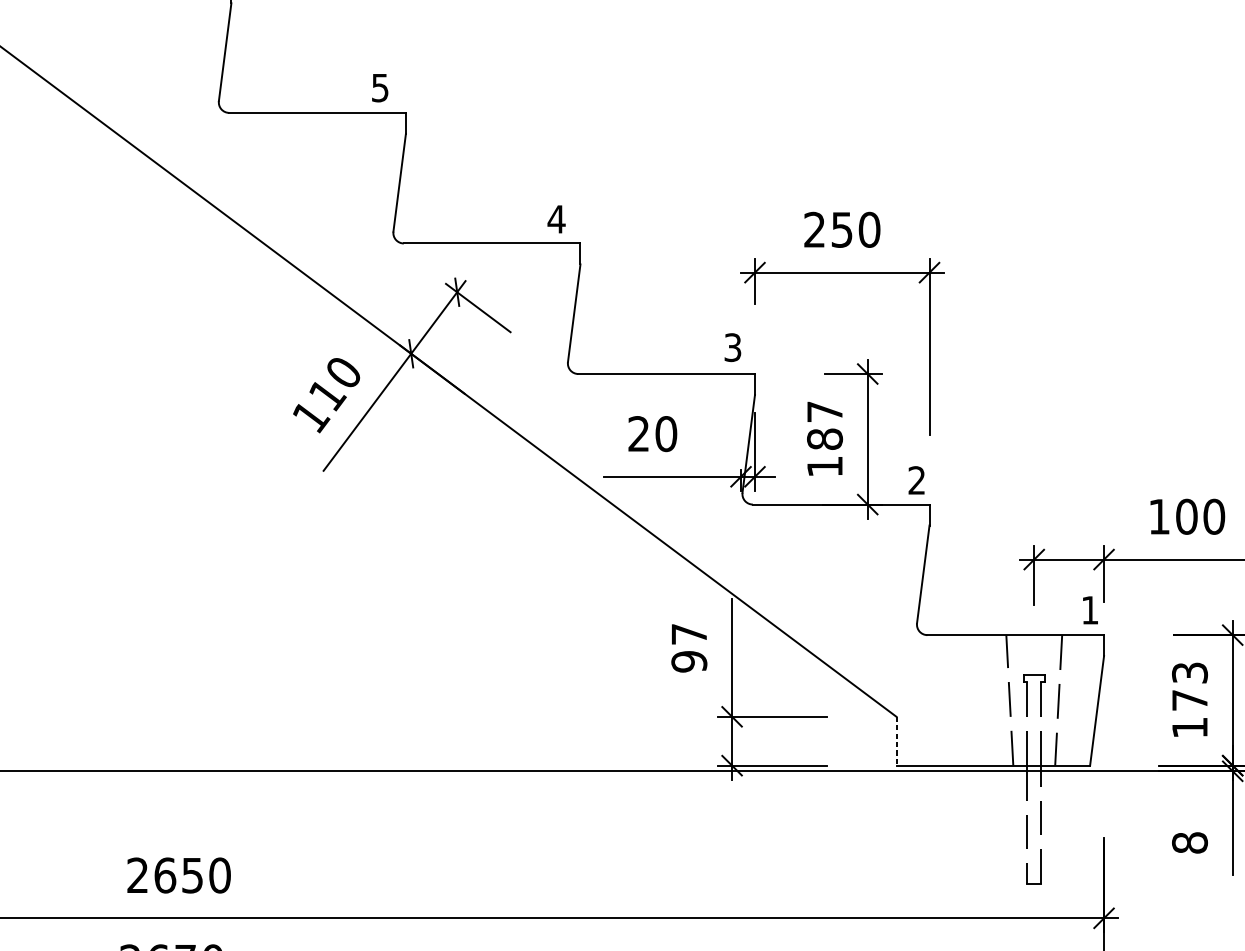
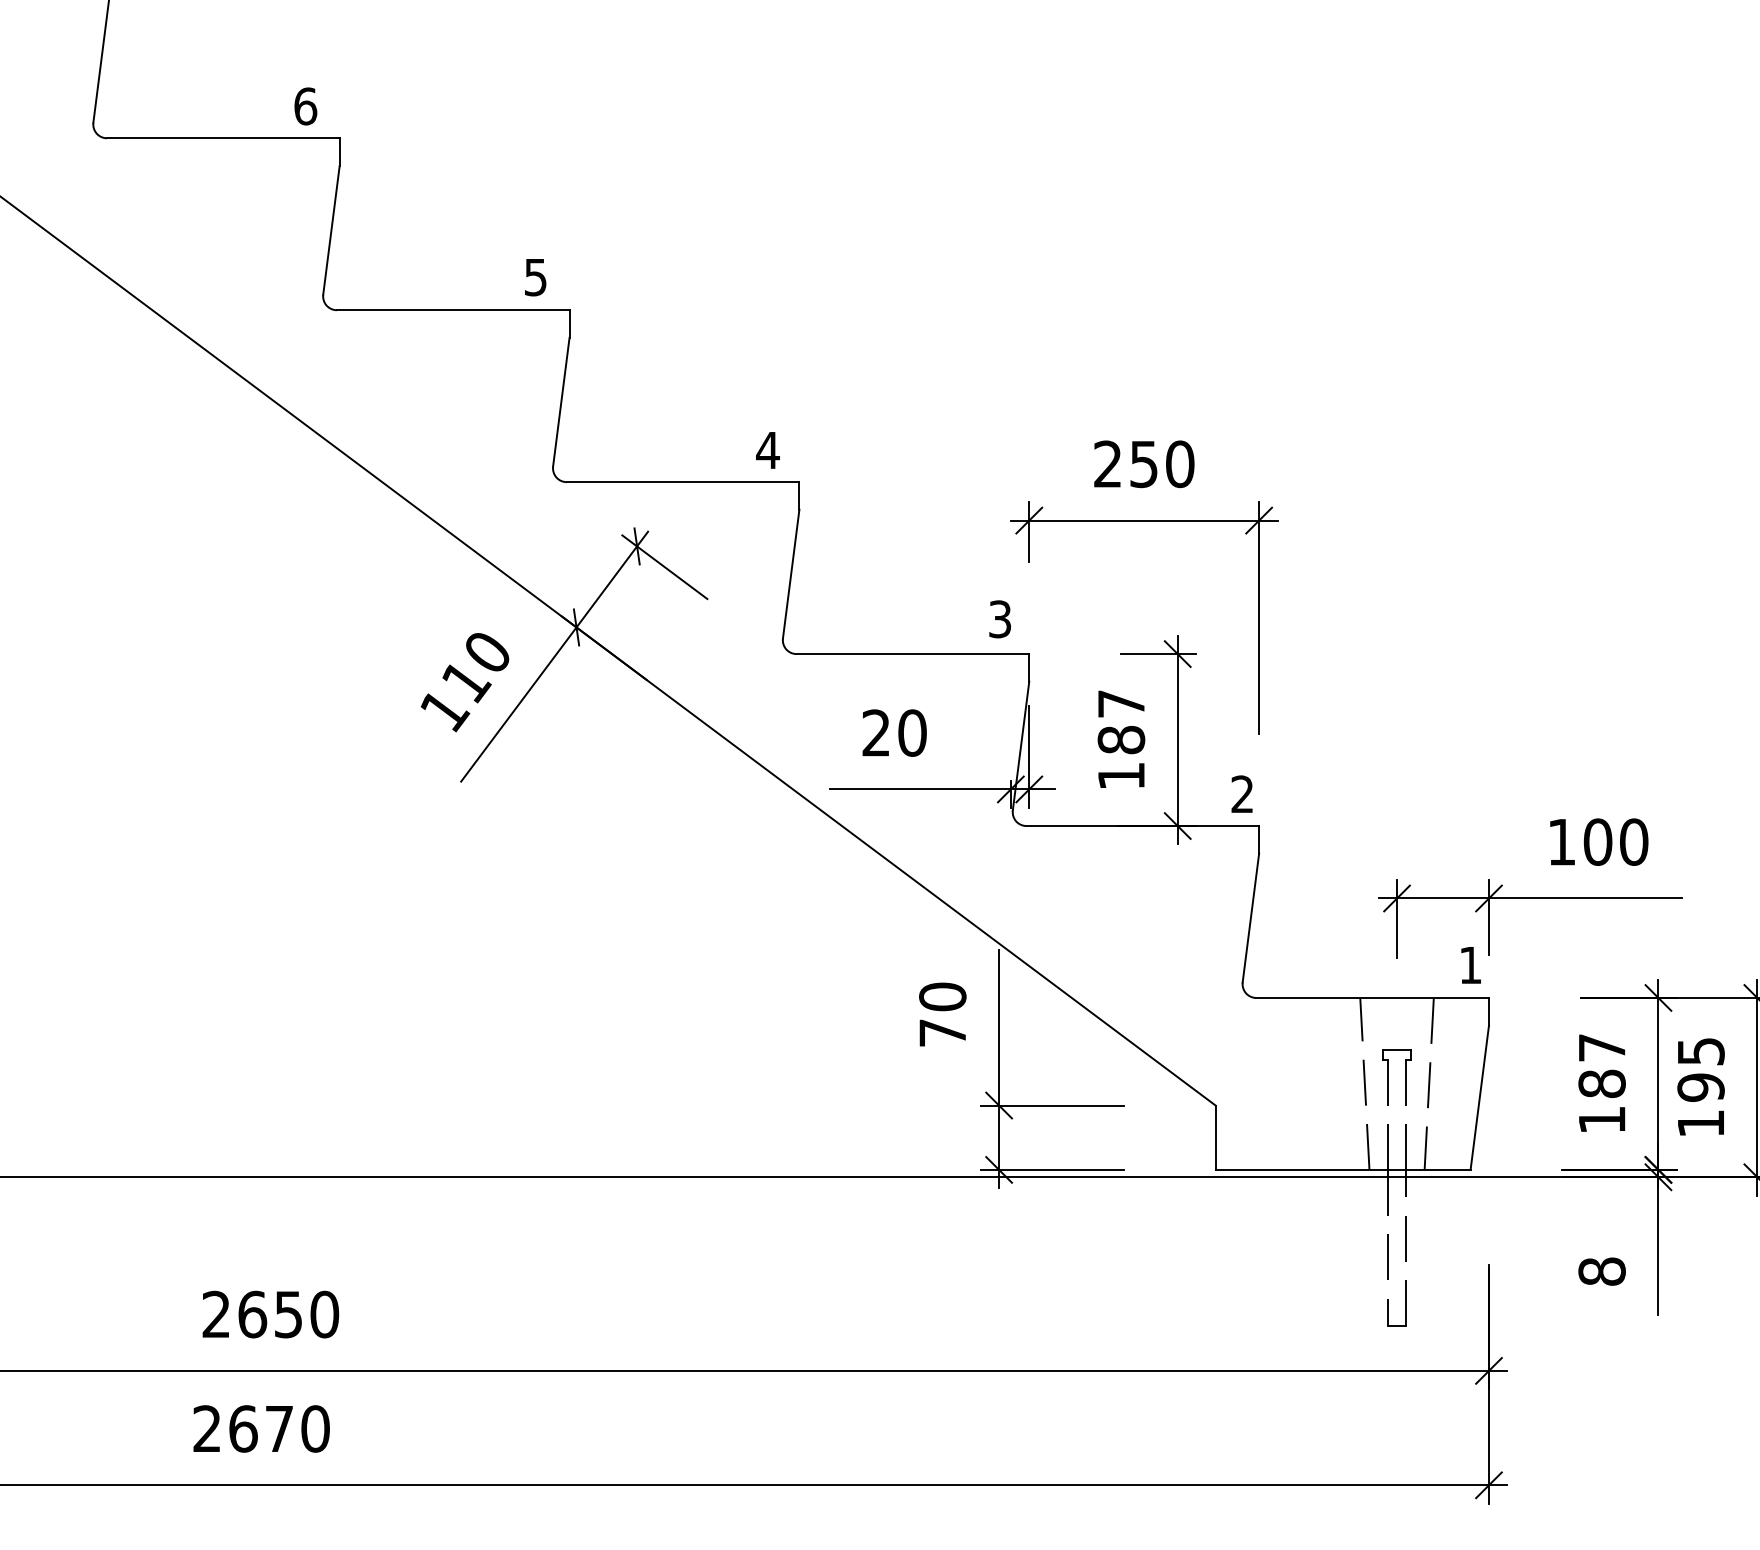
text: (689, 647) -> (942, 1014), 97 -> 70
text: (1189, 687) -> (1601, 1066), 173 -> 187
line: (896, 741) -> (1215, 1138), dashed -> solid

